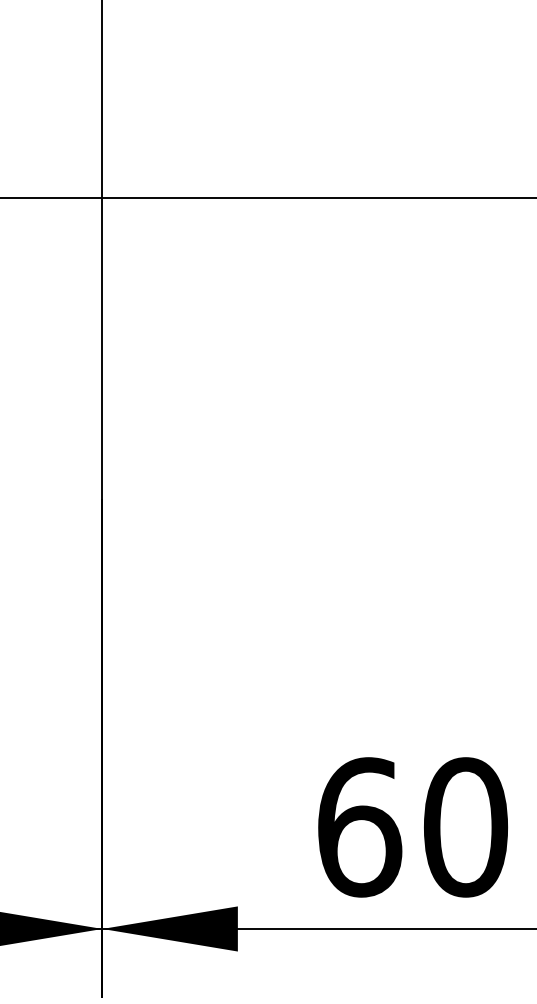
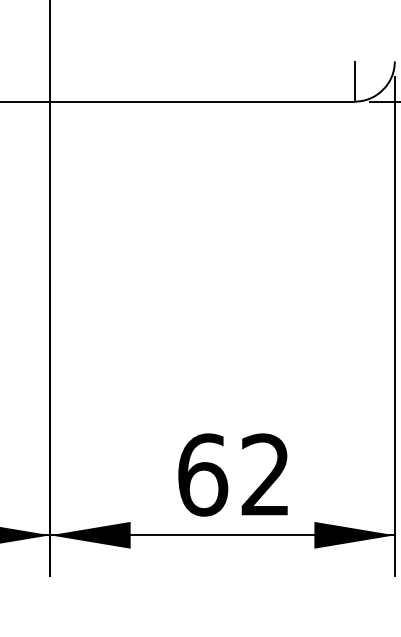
text: (465, 826) -> (265, 474), 60 -> 62

